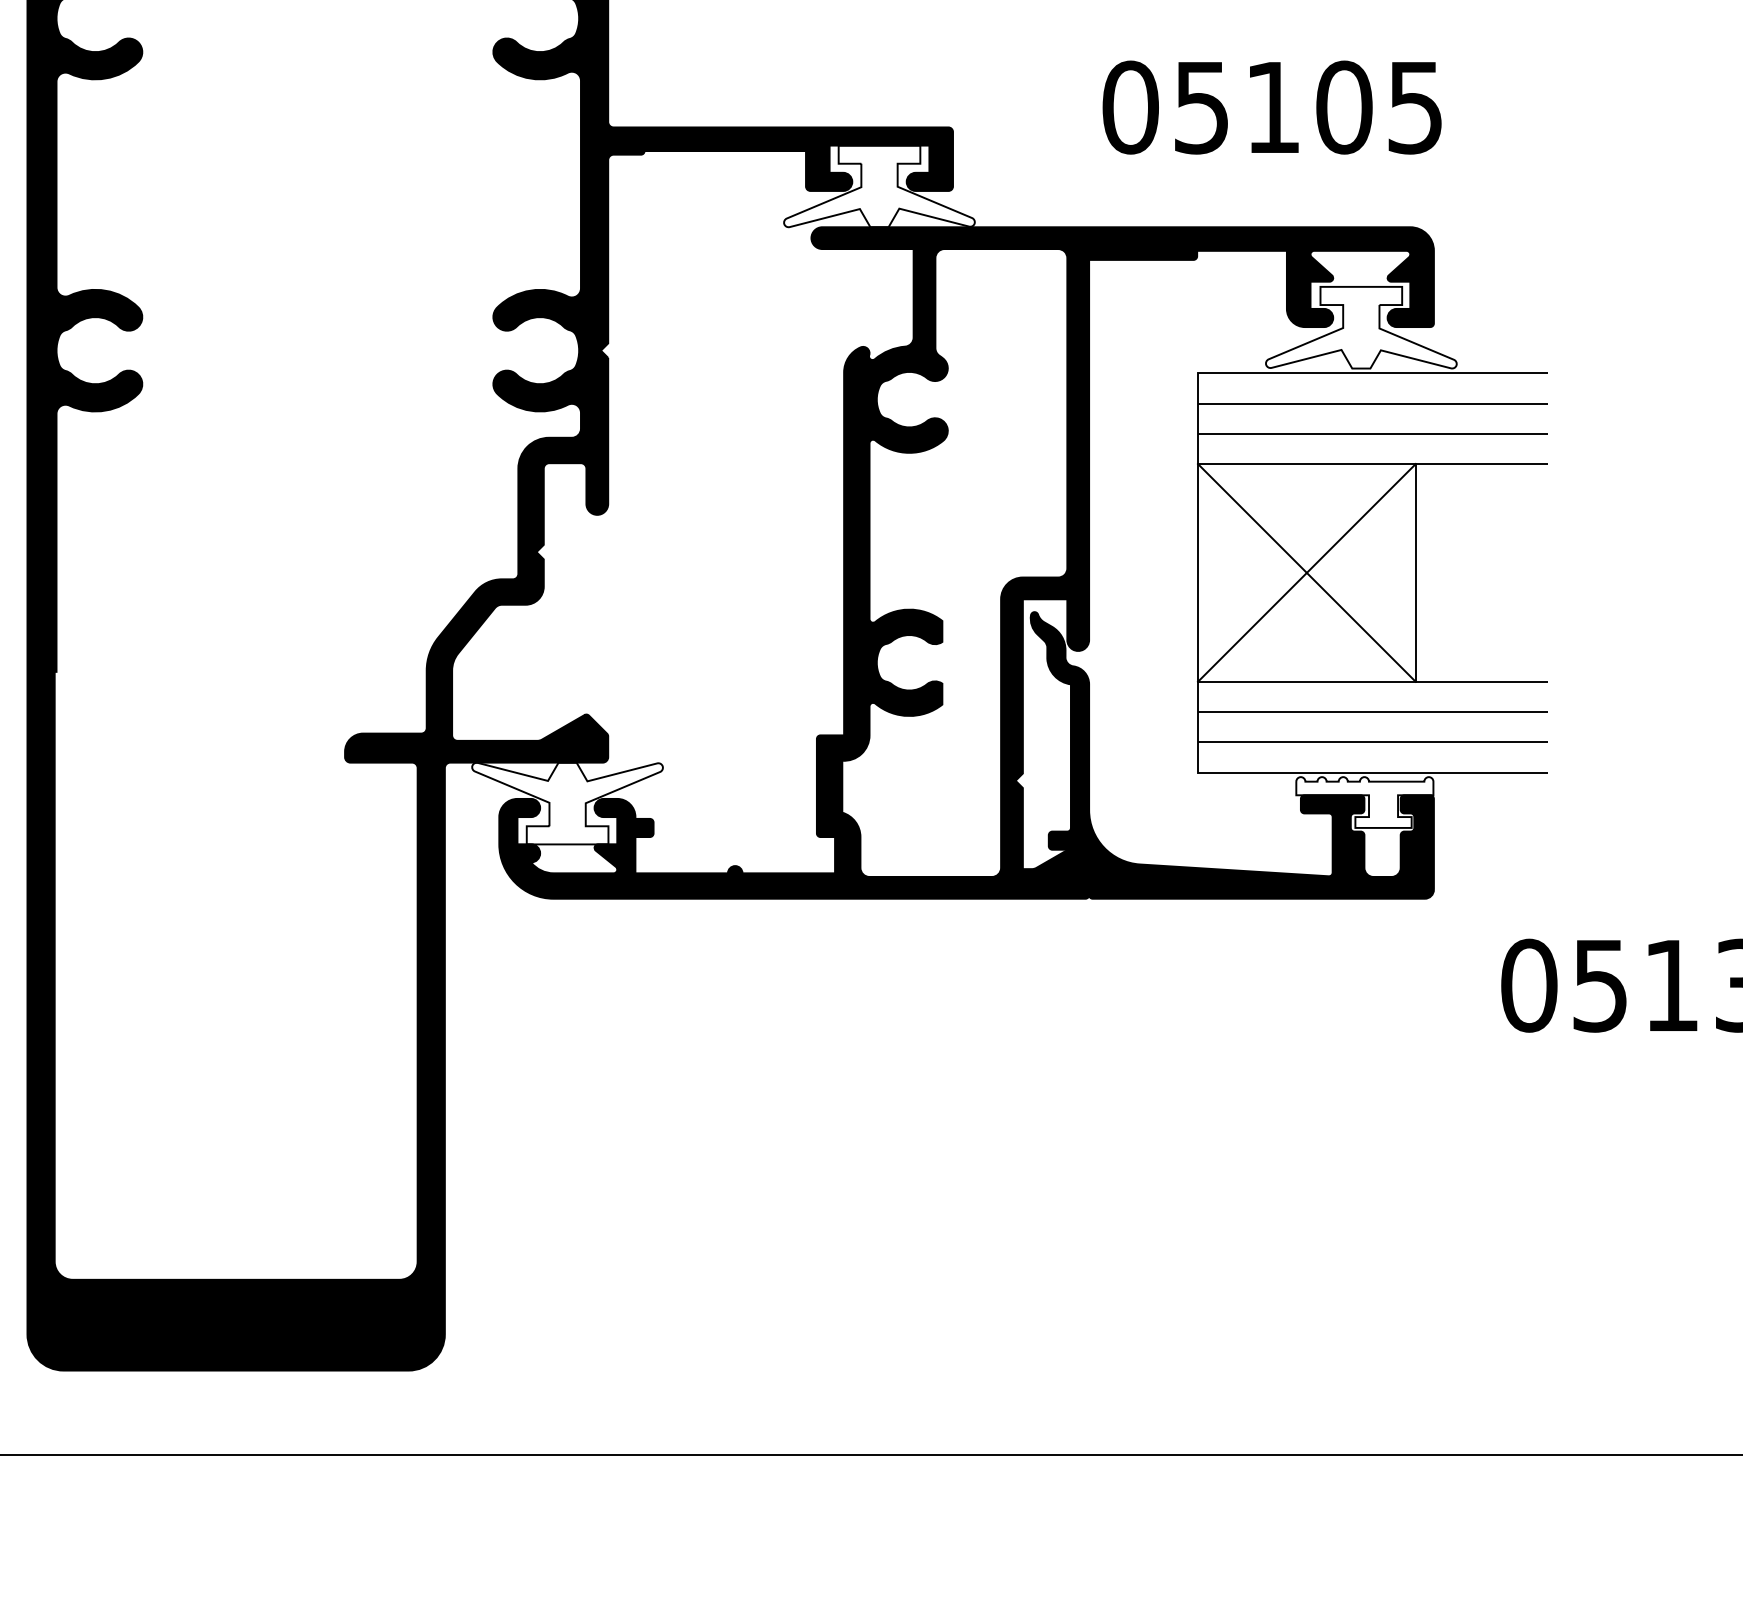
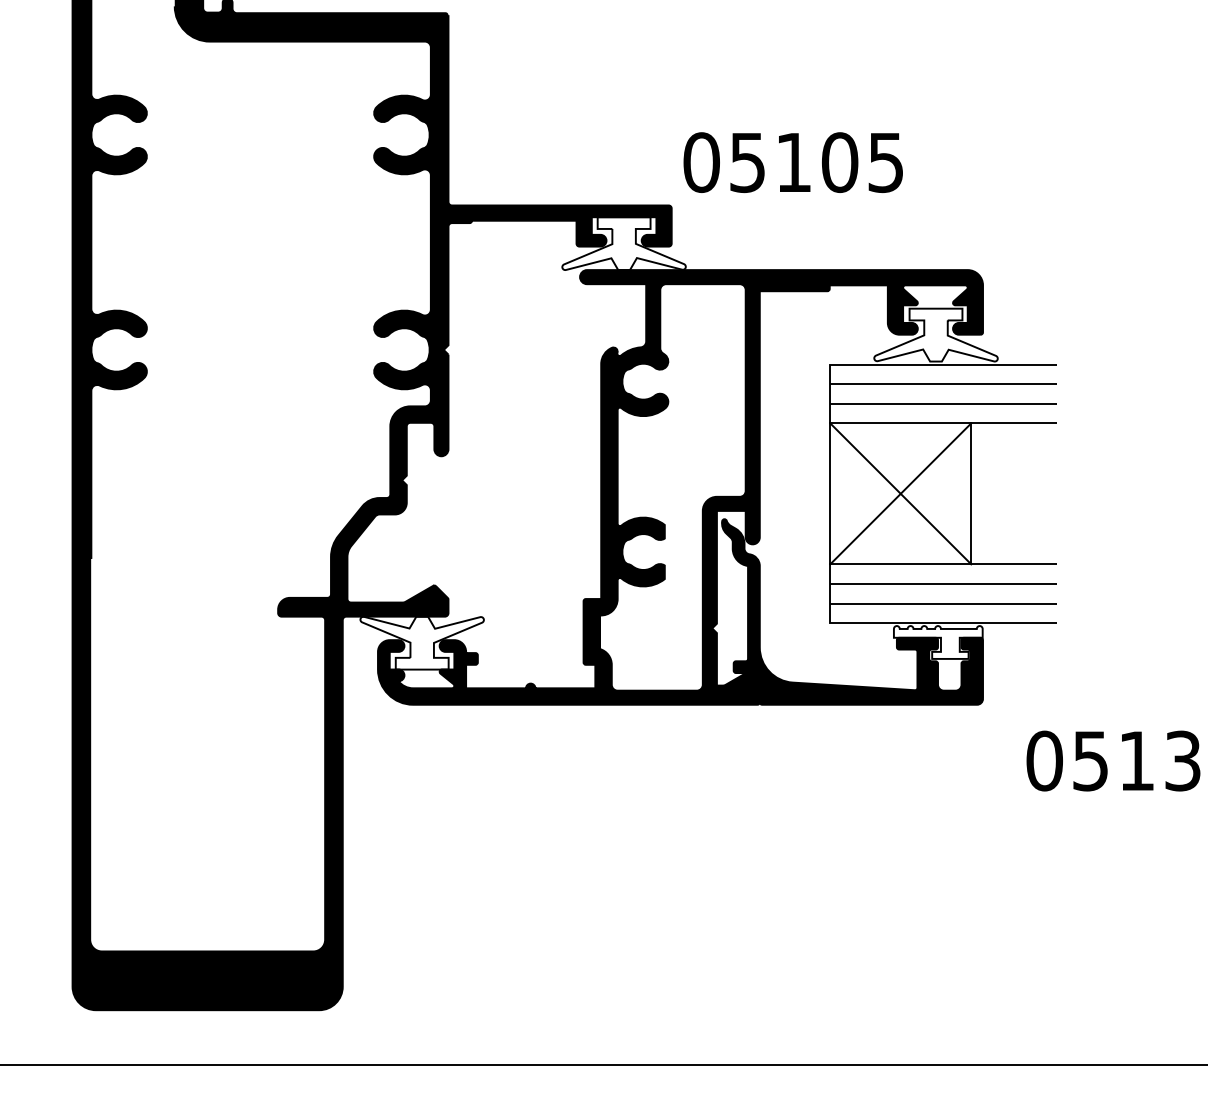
text: (1270, 107) -> (792, 162), moved

